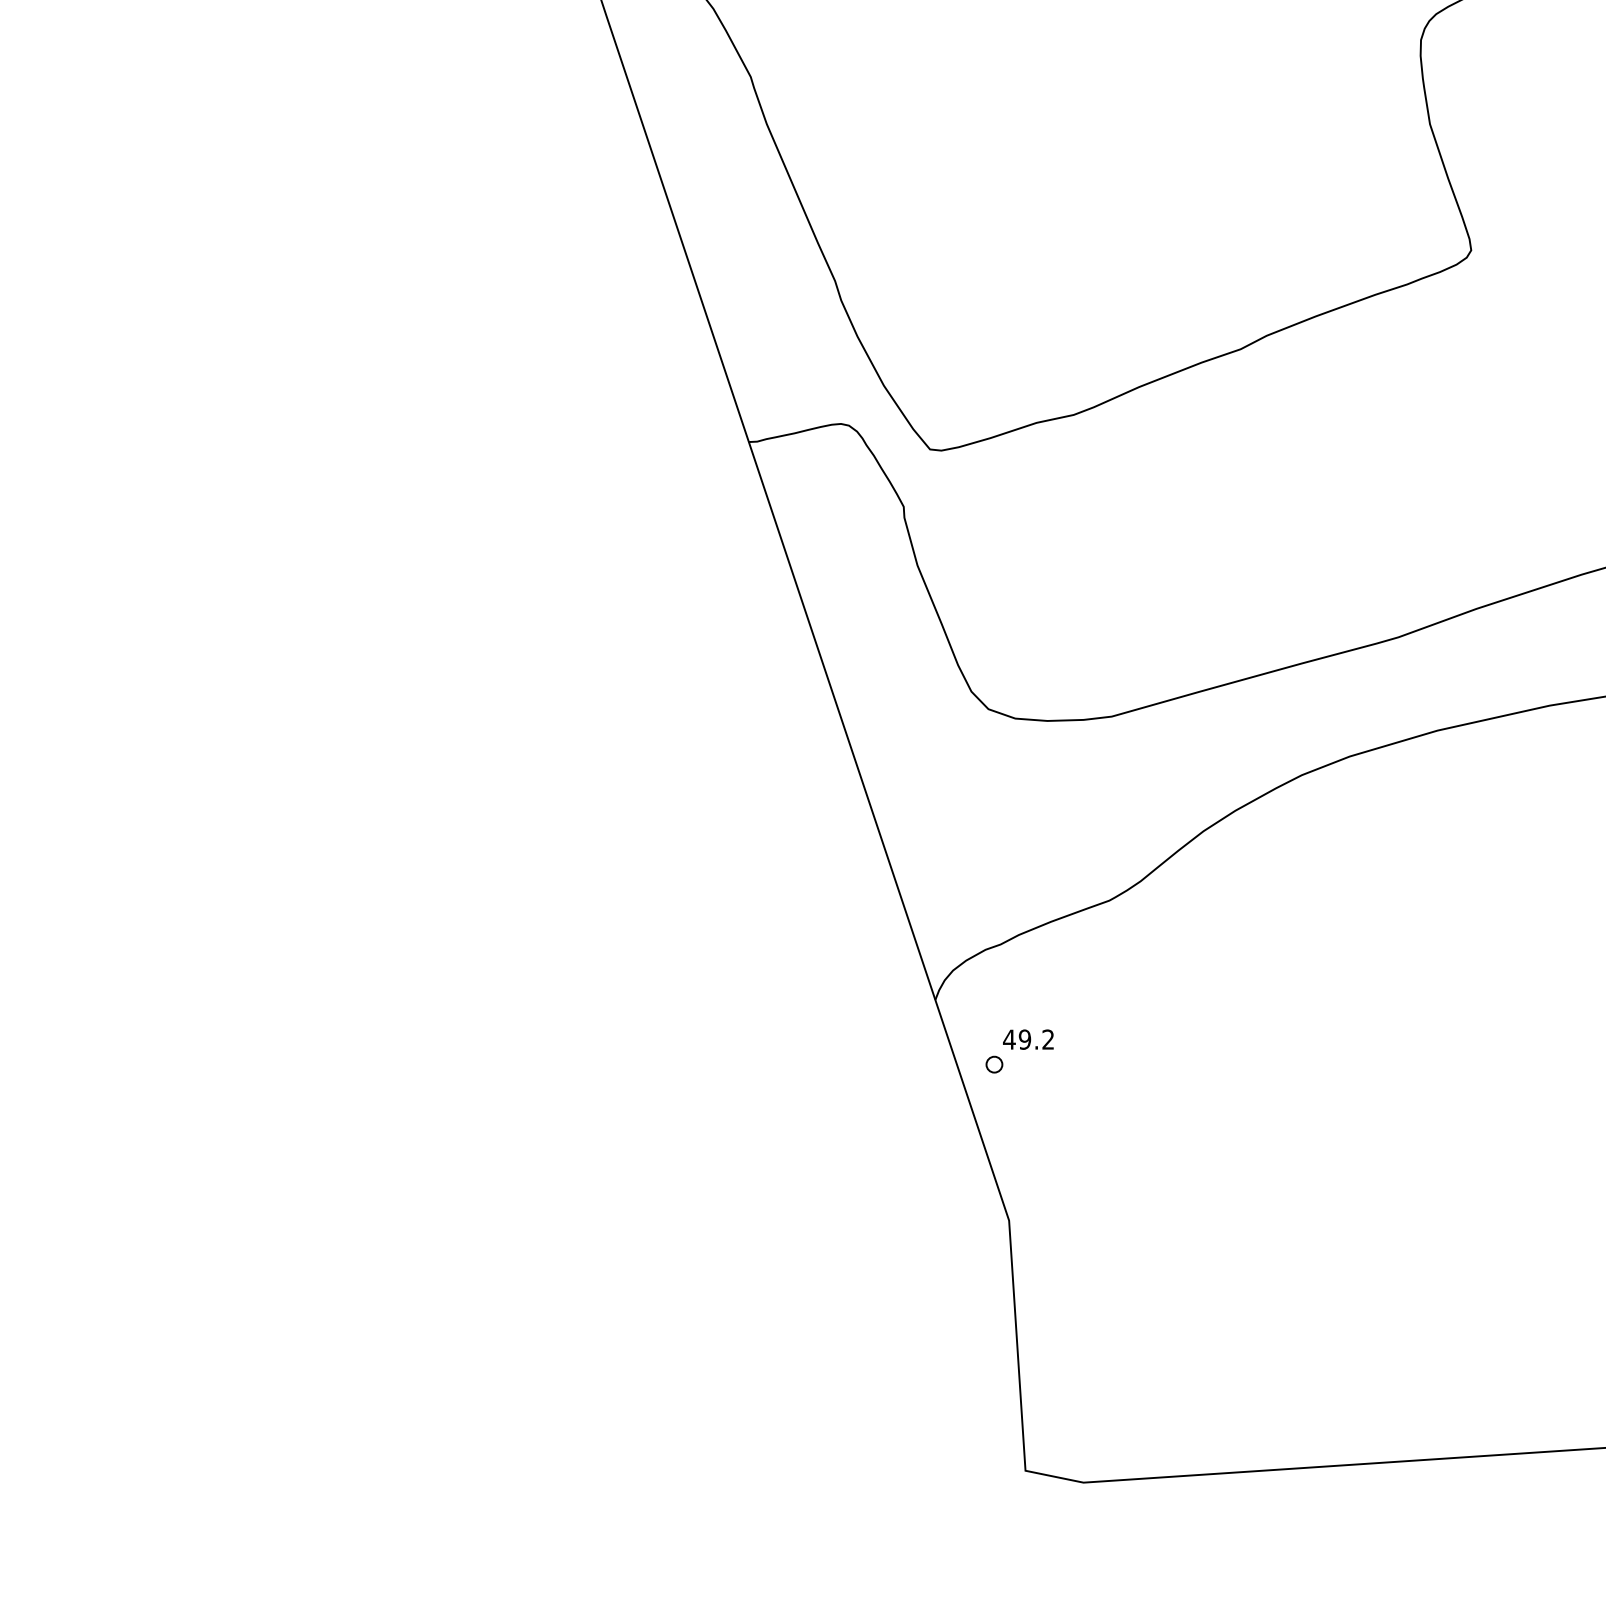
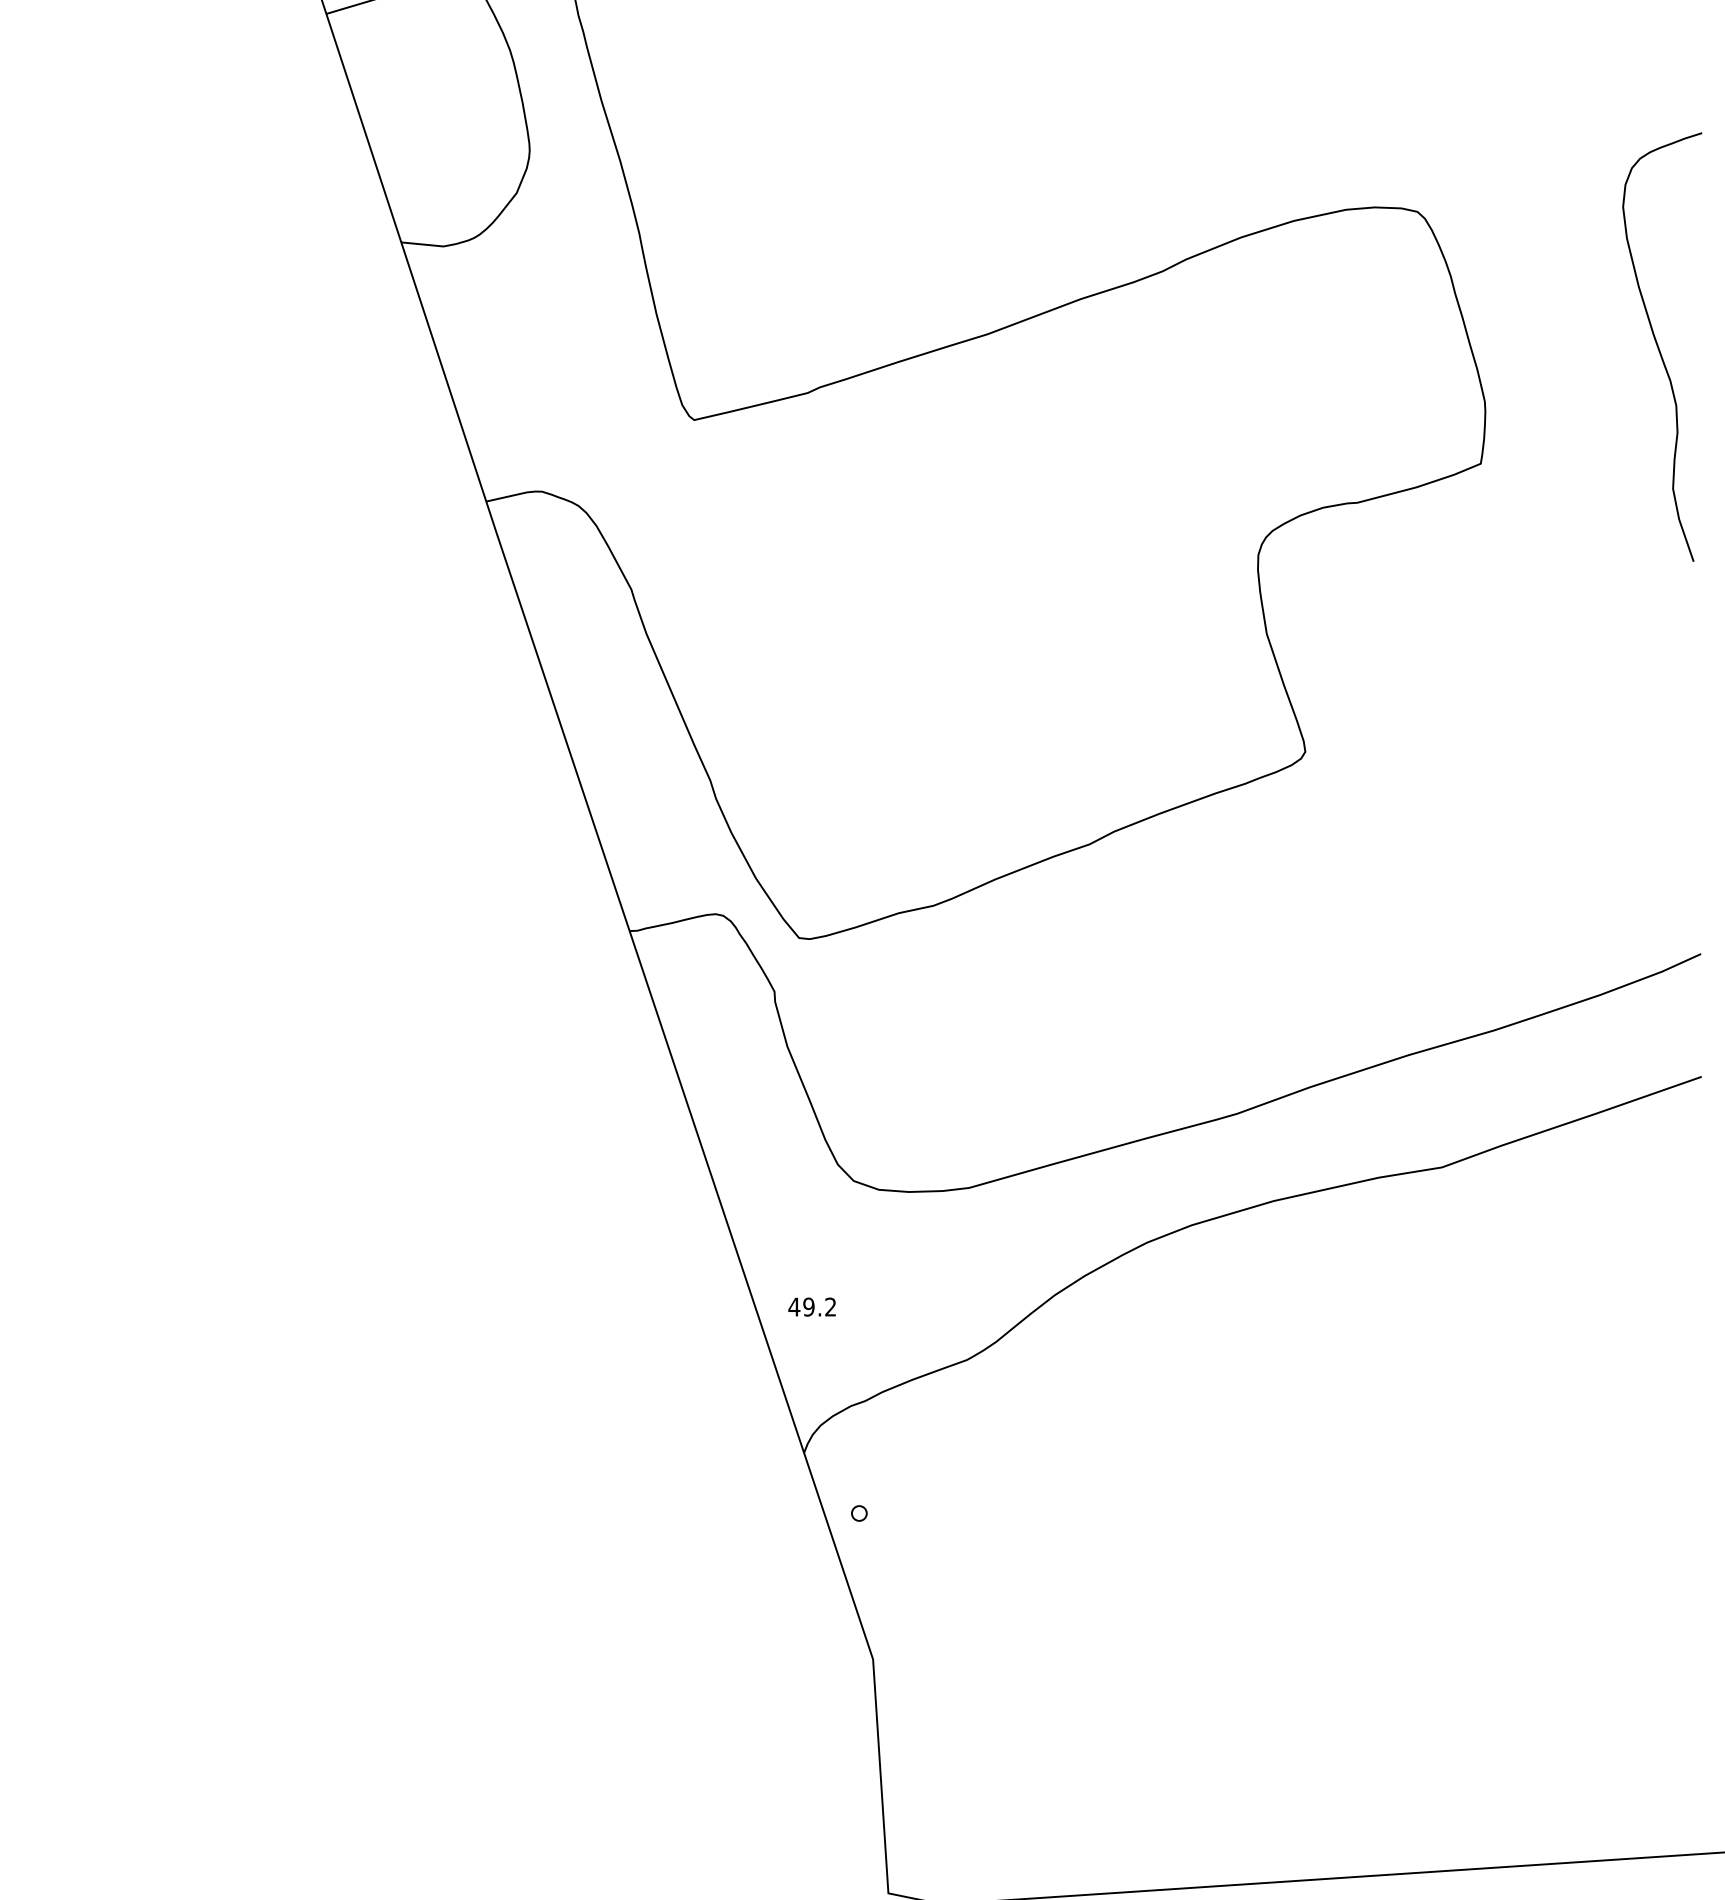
text: (1027, 1039) -> (811, 1306), moved

